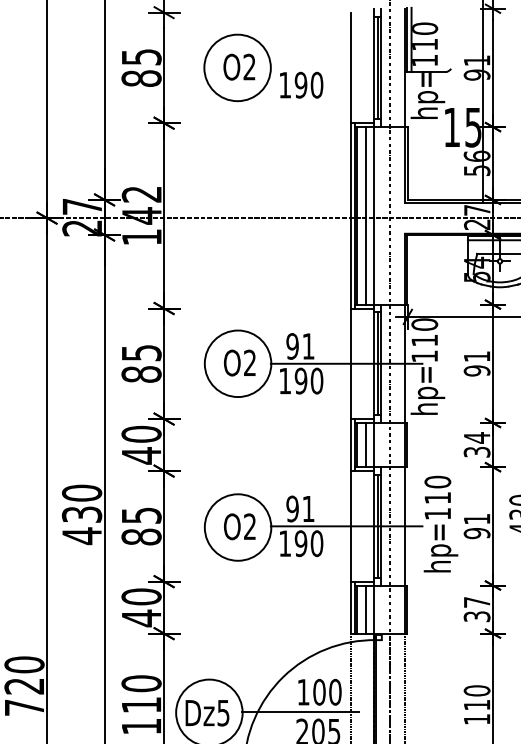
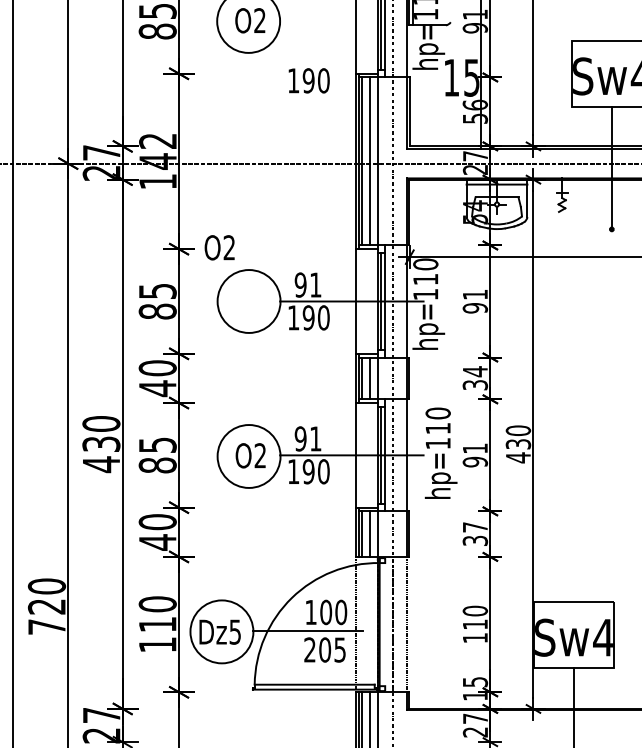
text: (300, 84) -> (308, 80), moved
text: (239, 362) -> (219, 247), moved

